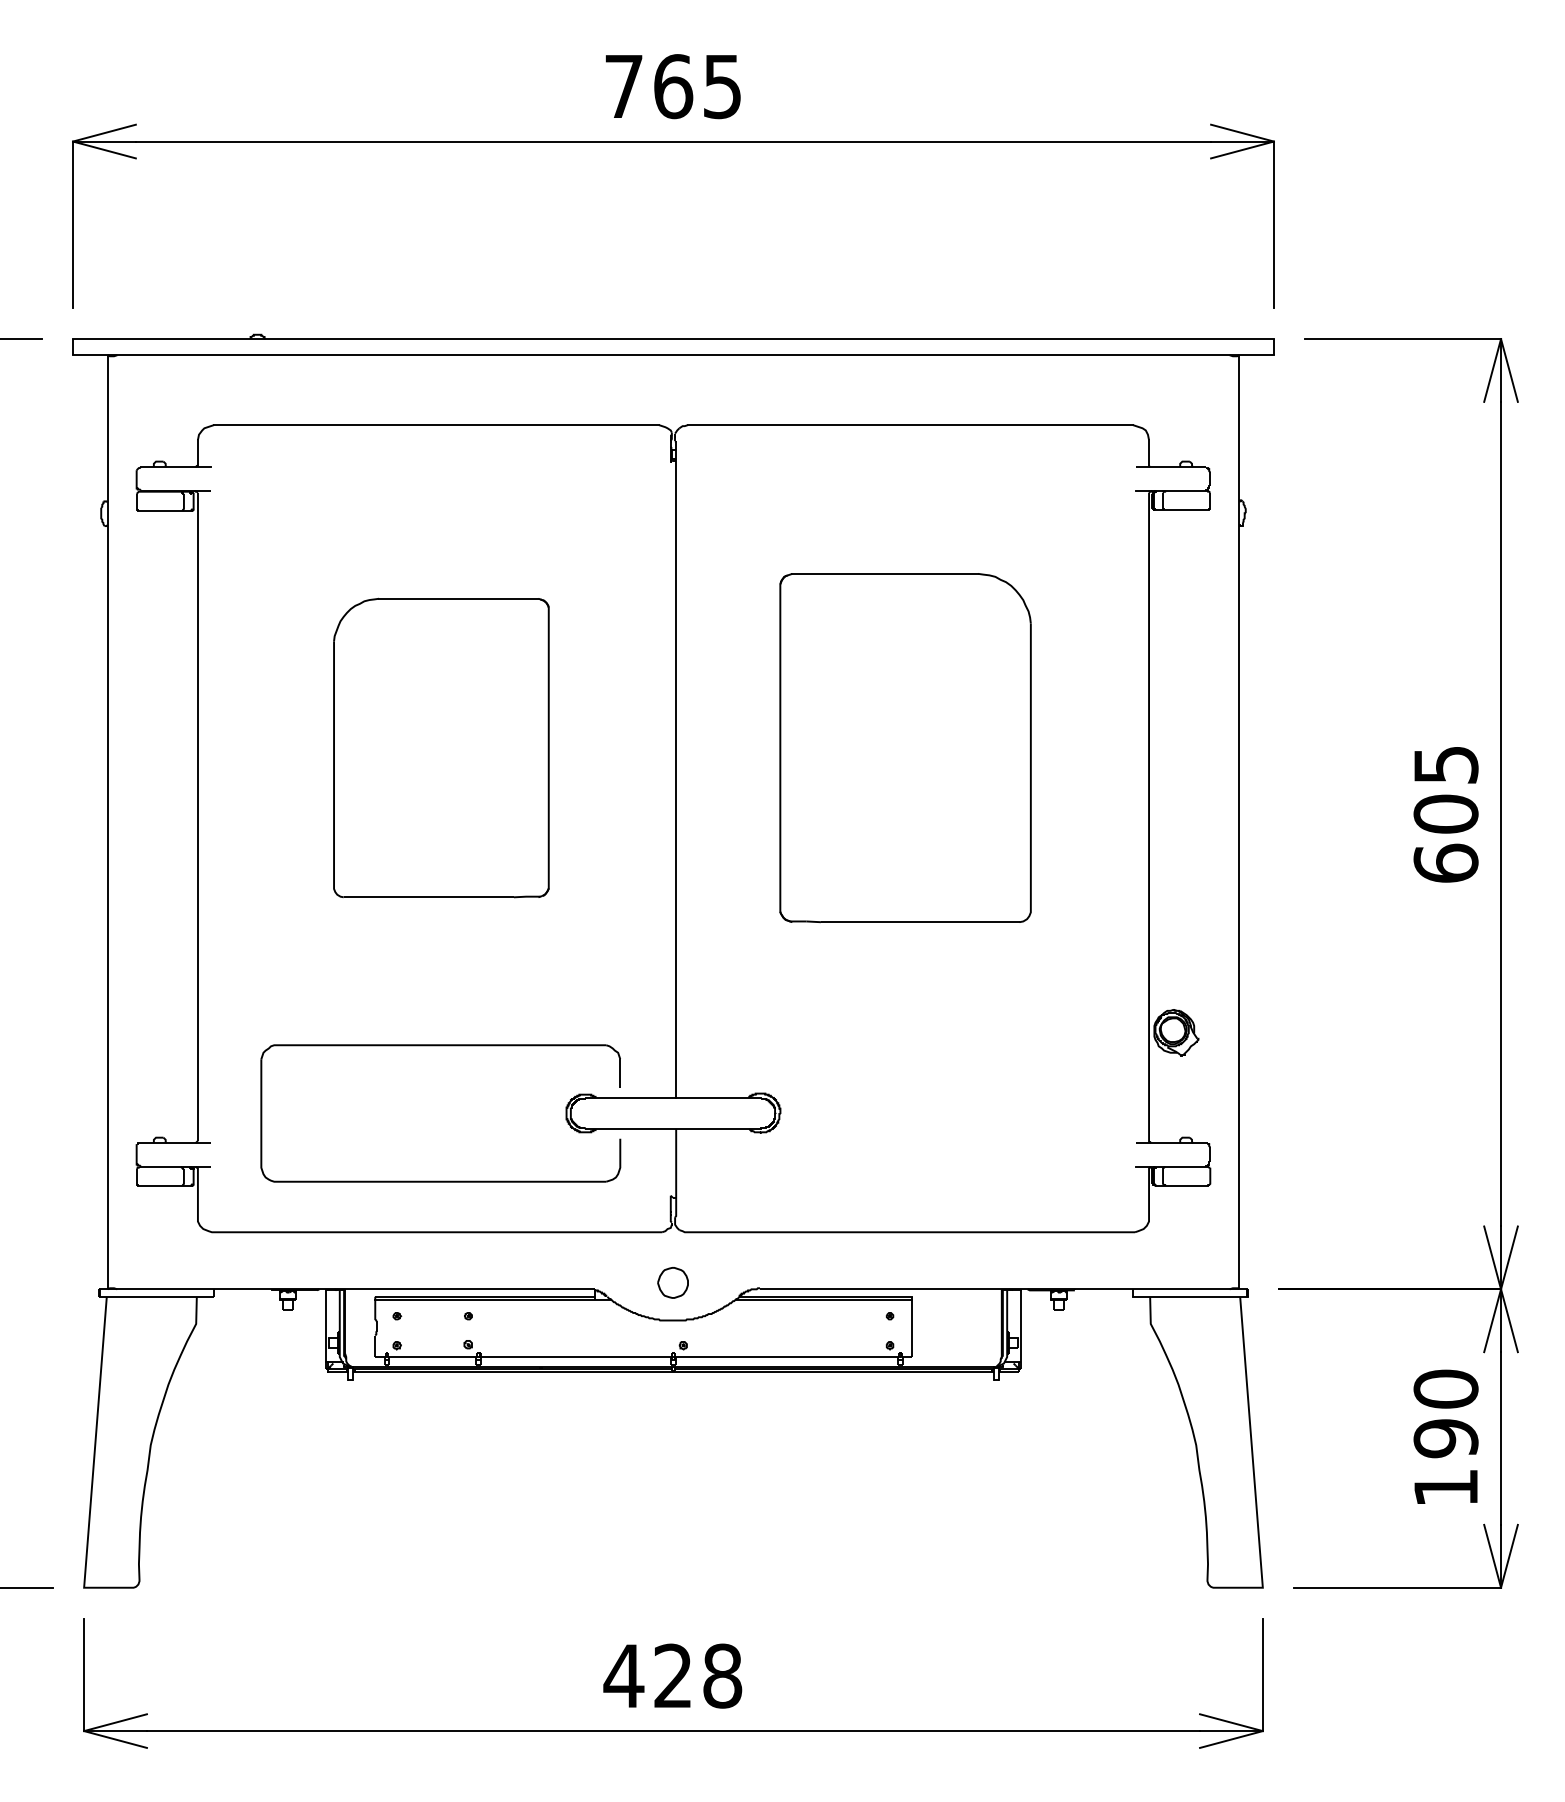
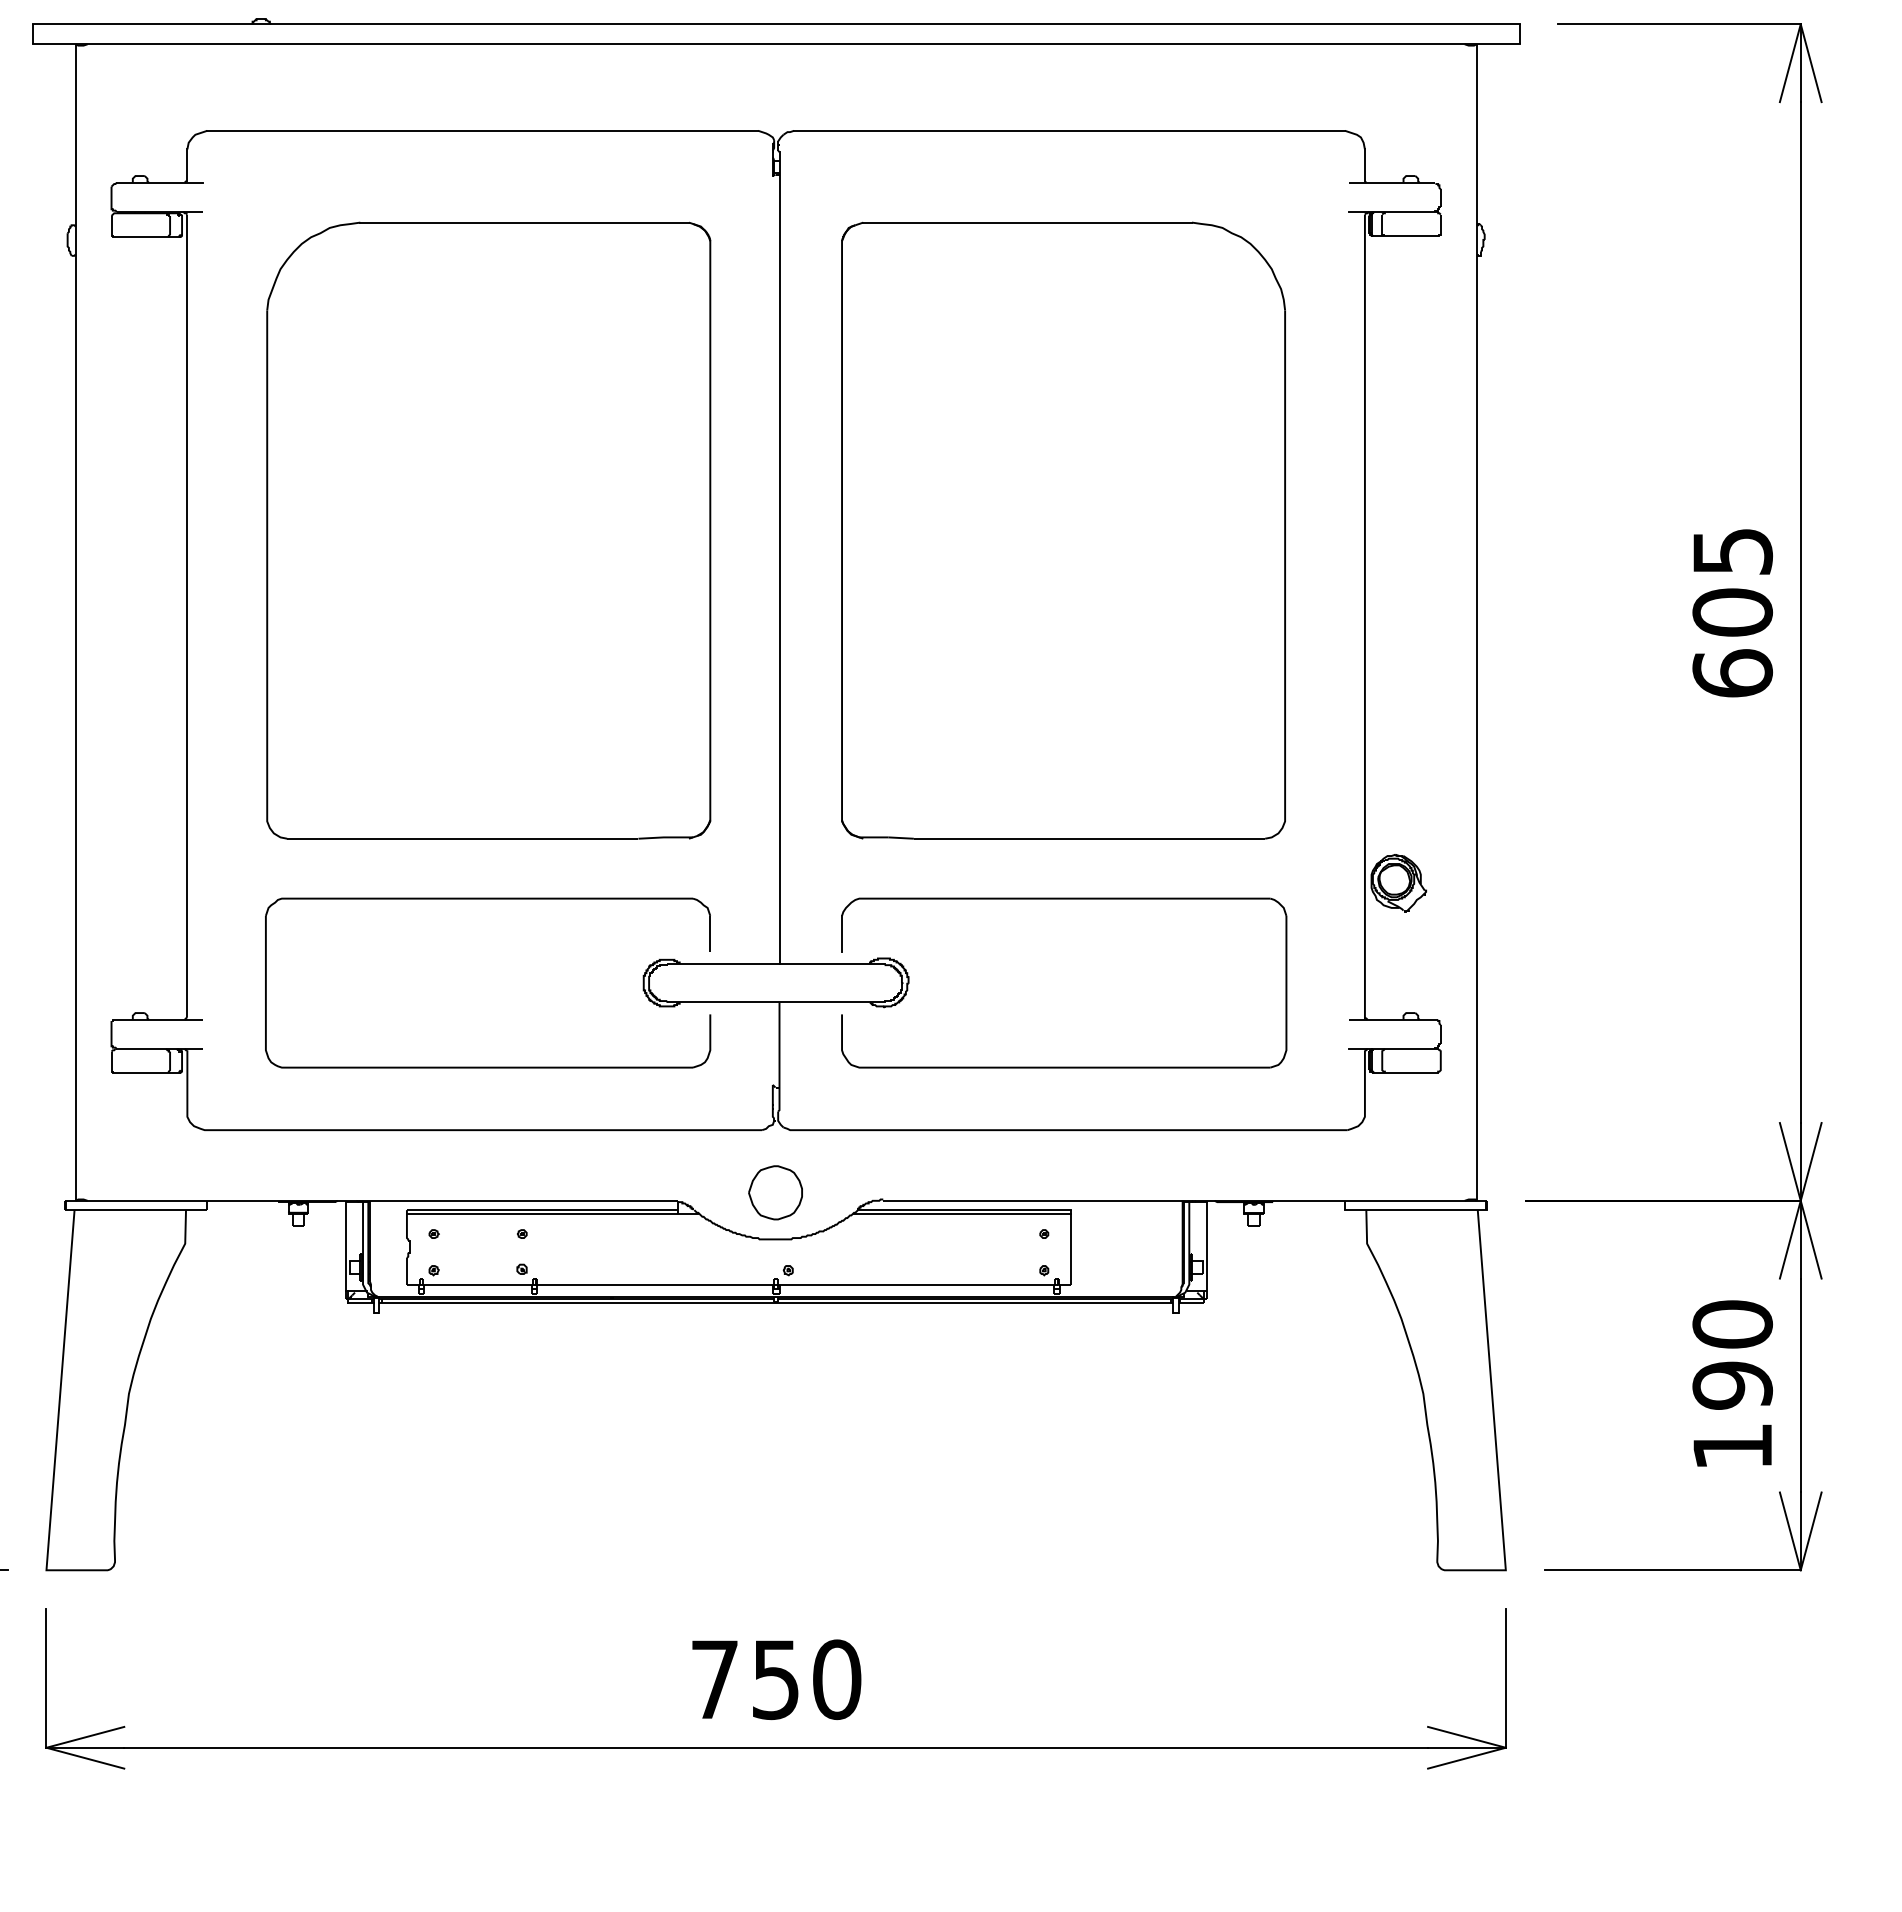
part: (441, 747) -> (488, 529), size x1.67
part: (905, 747) -> (1063, 529), size x1.43
part: (905, 1046) -> (1063, 900), added
part: (672, 1282) -> (774, 1192), size x1.43
text: (672, 1675) -> (774, 1678), 428 -> 750

